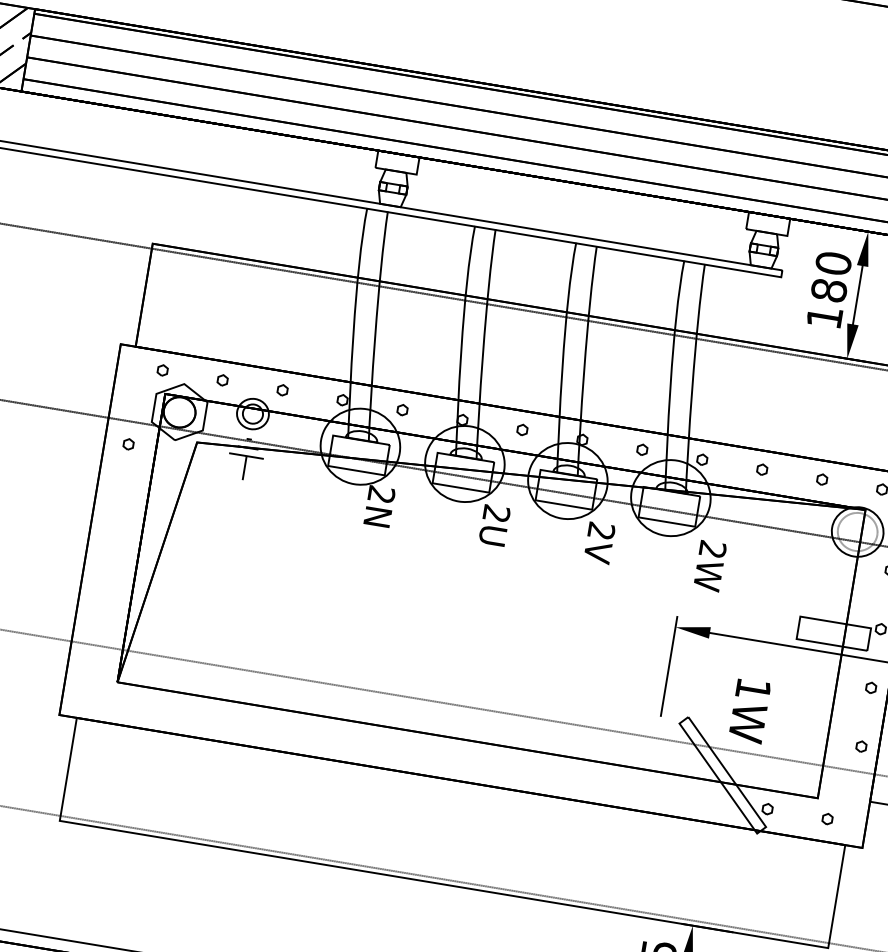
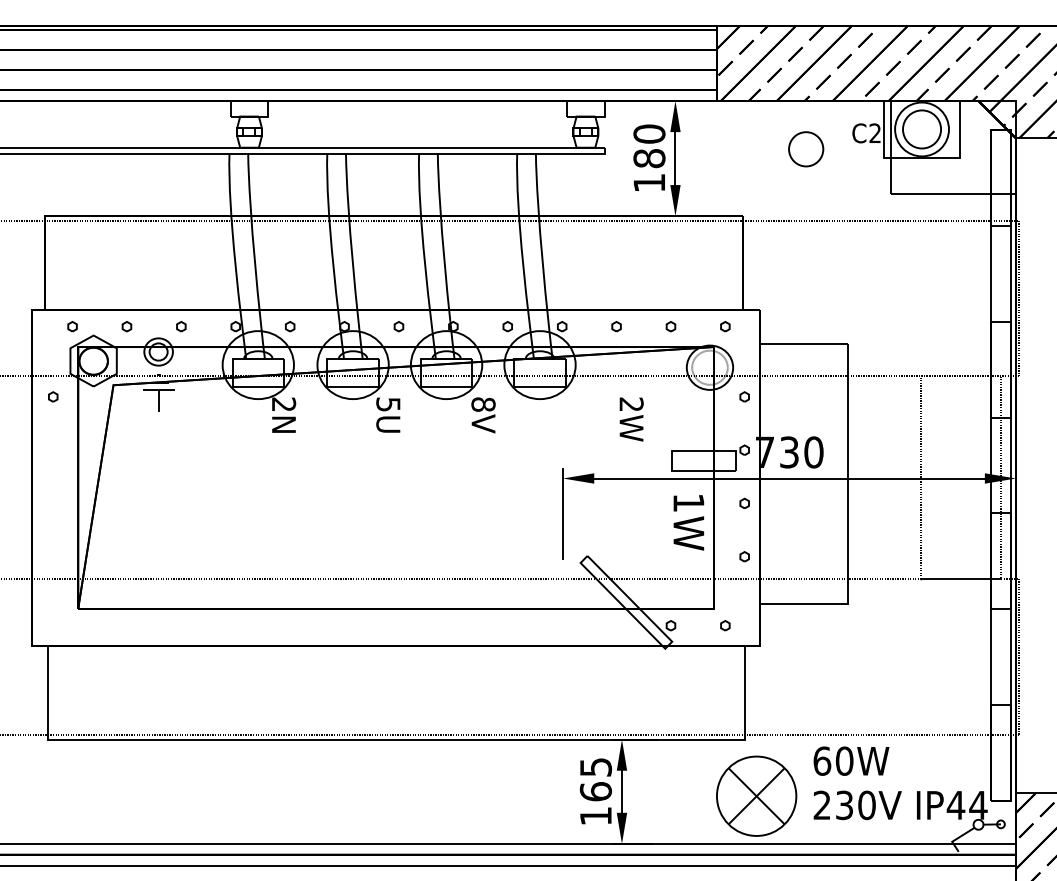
text: (496, 513) -> (388, 404), 2U -> 5U
text: (601, 531) -> (483, 404), 2V -> 8V
text: (709, 566) -> (631, 419), moved
text: (749, 710) -> (688, 522), moved

